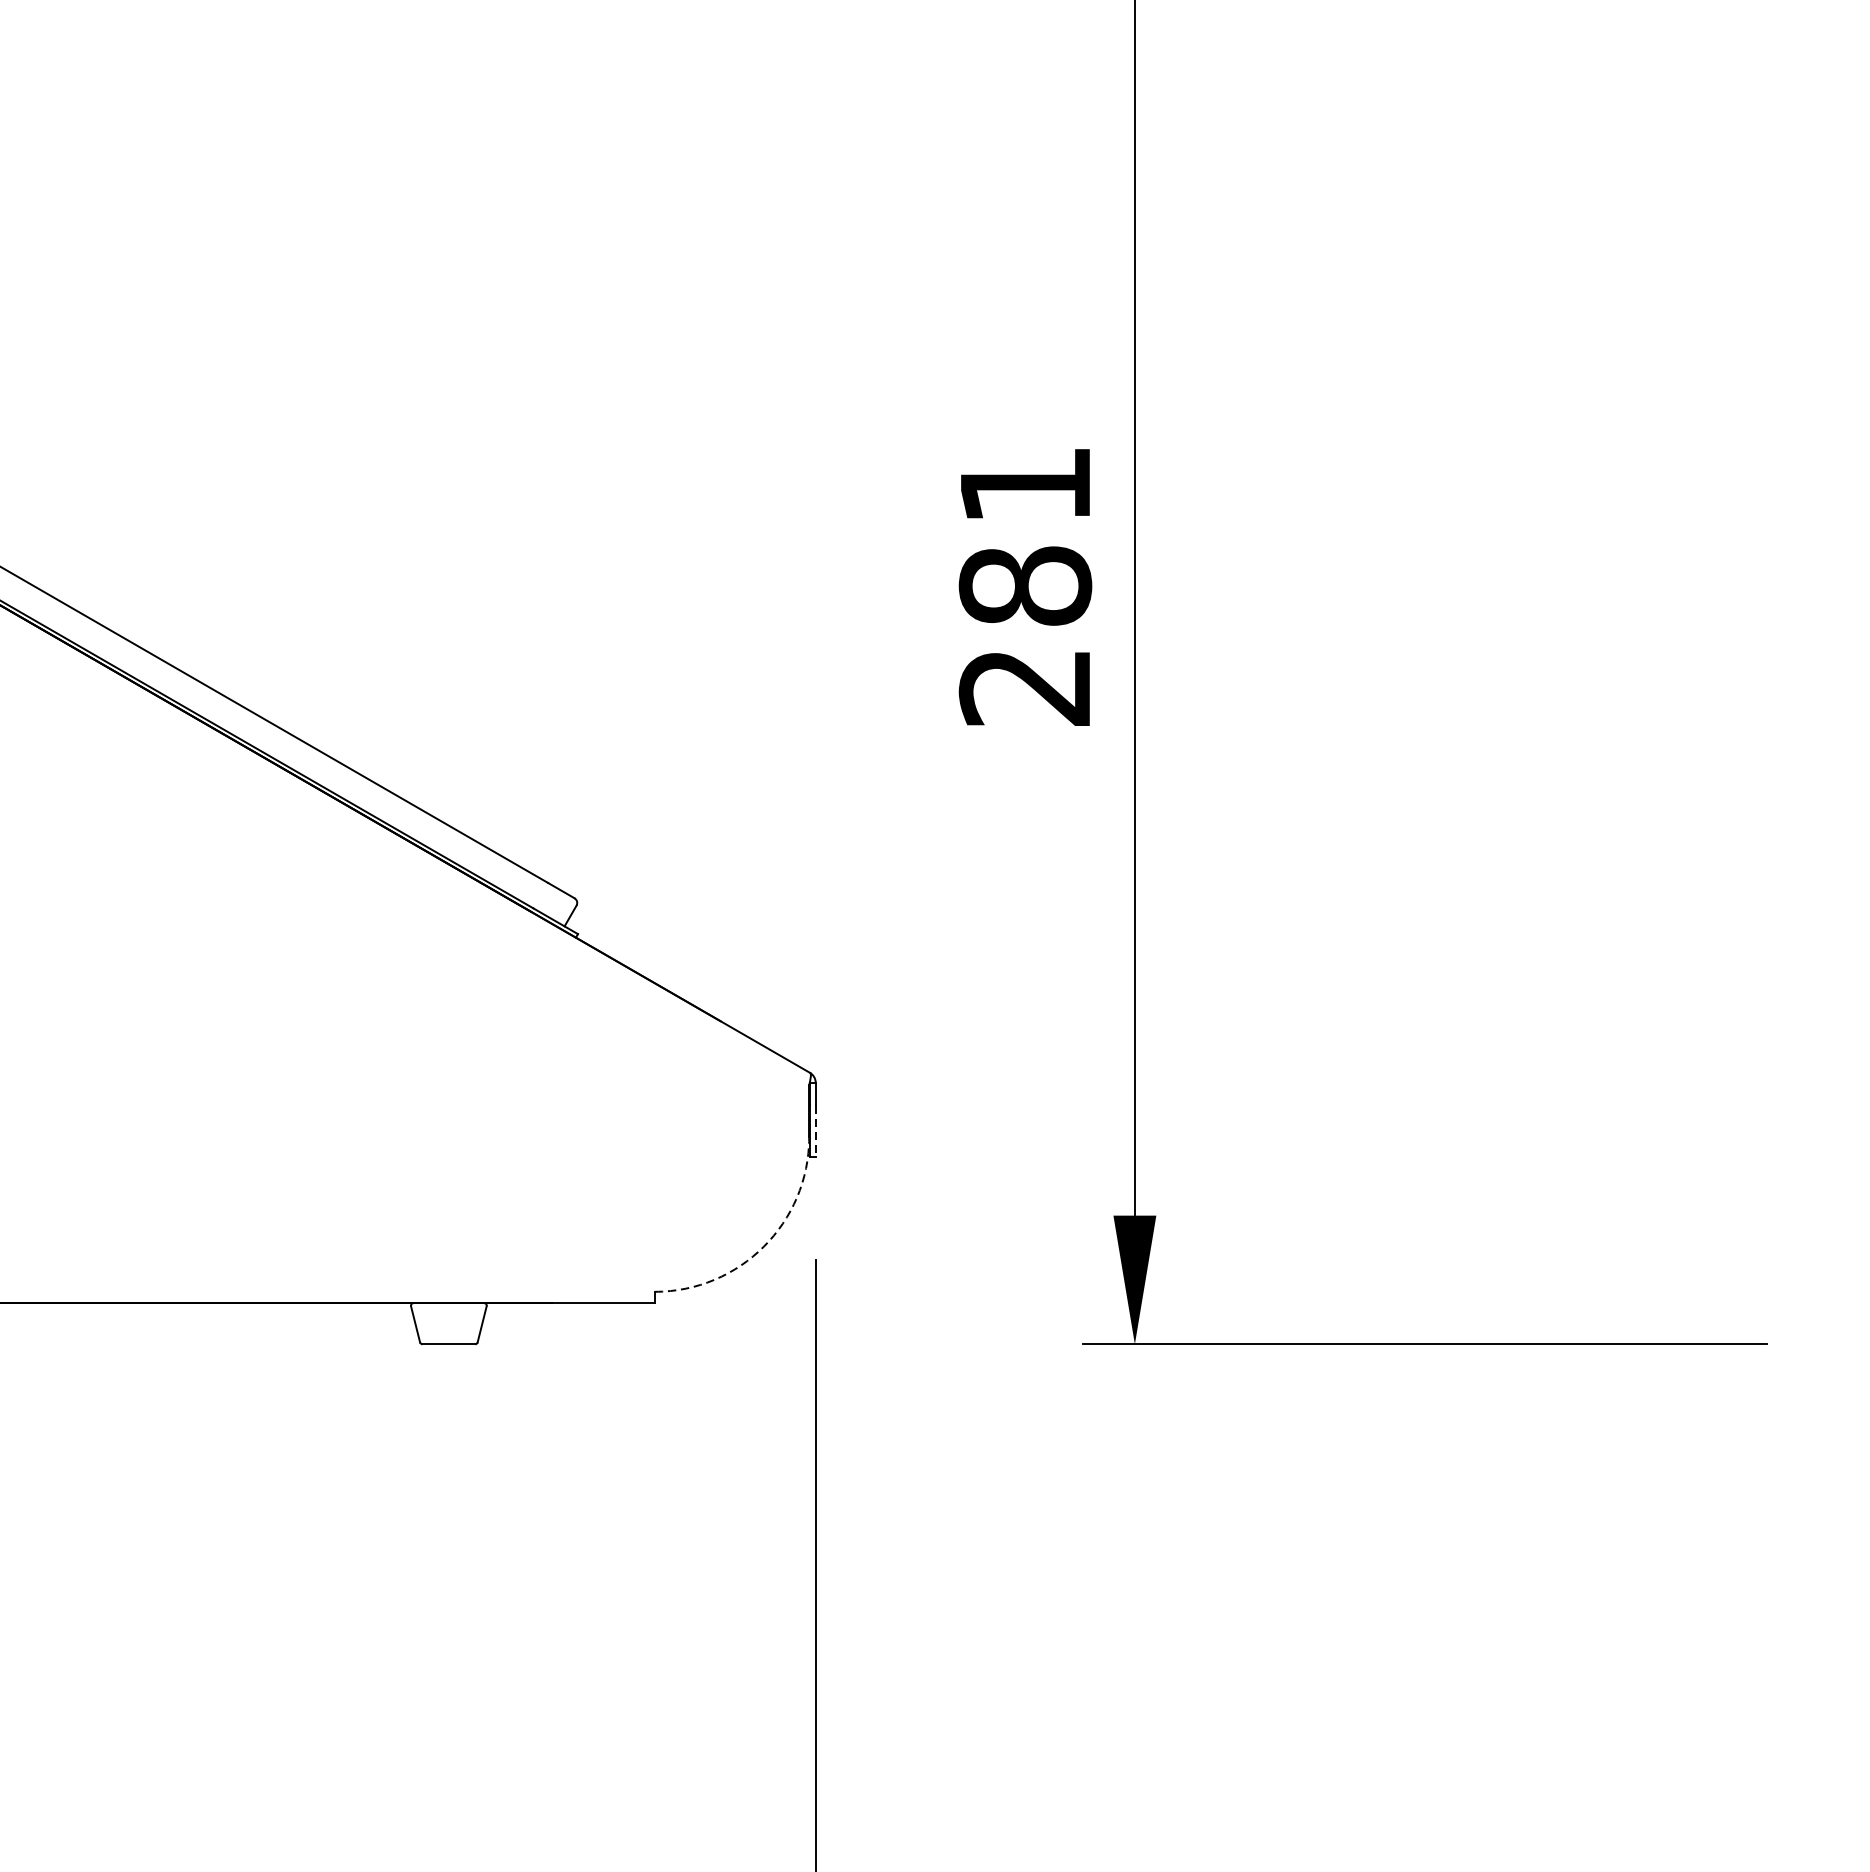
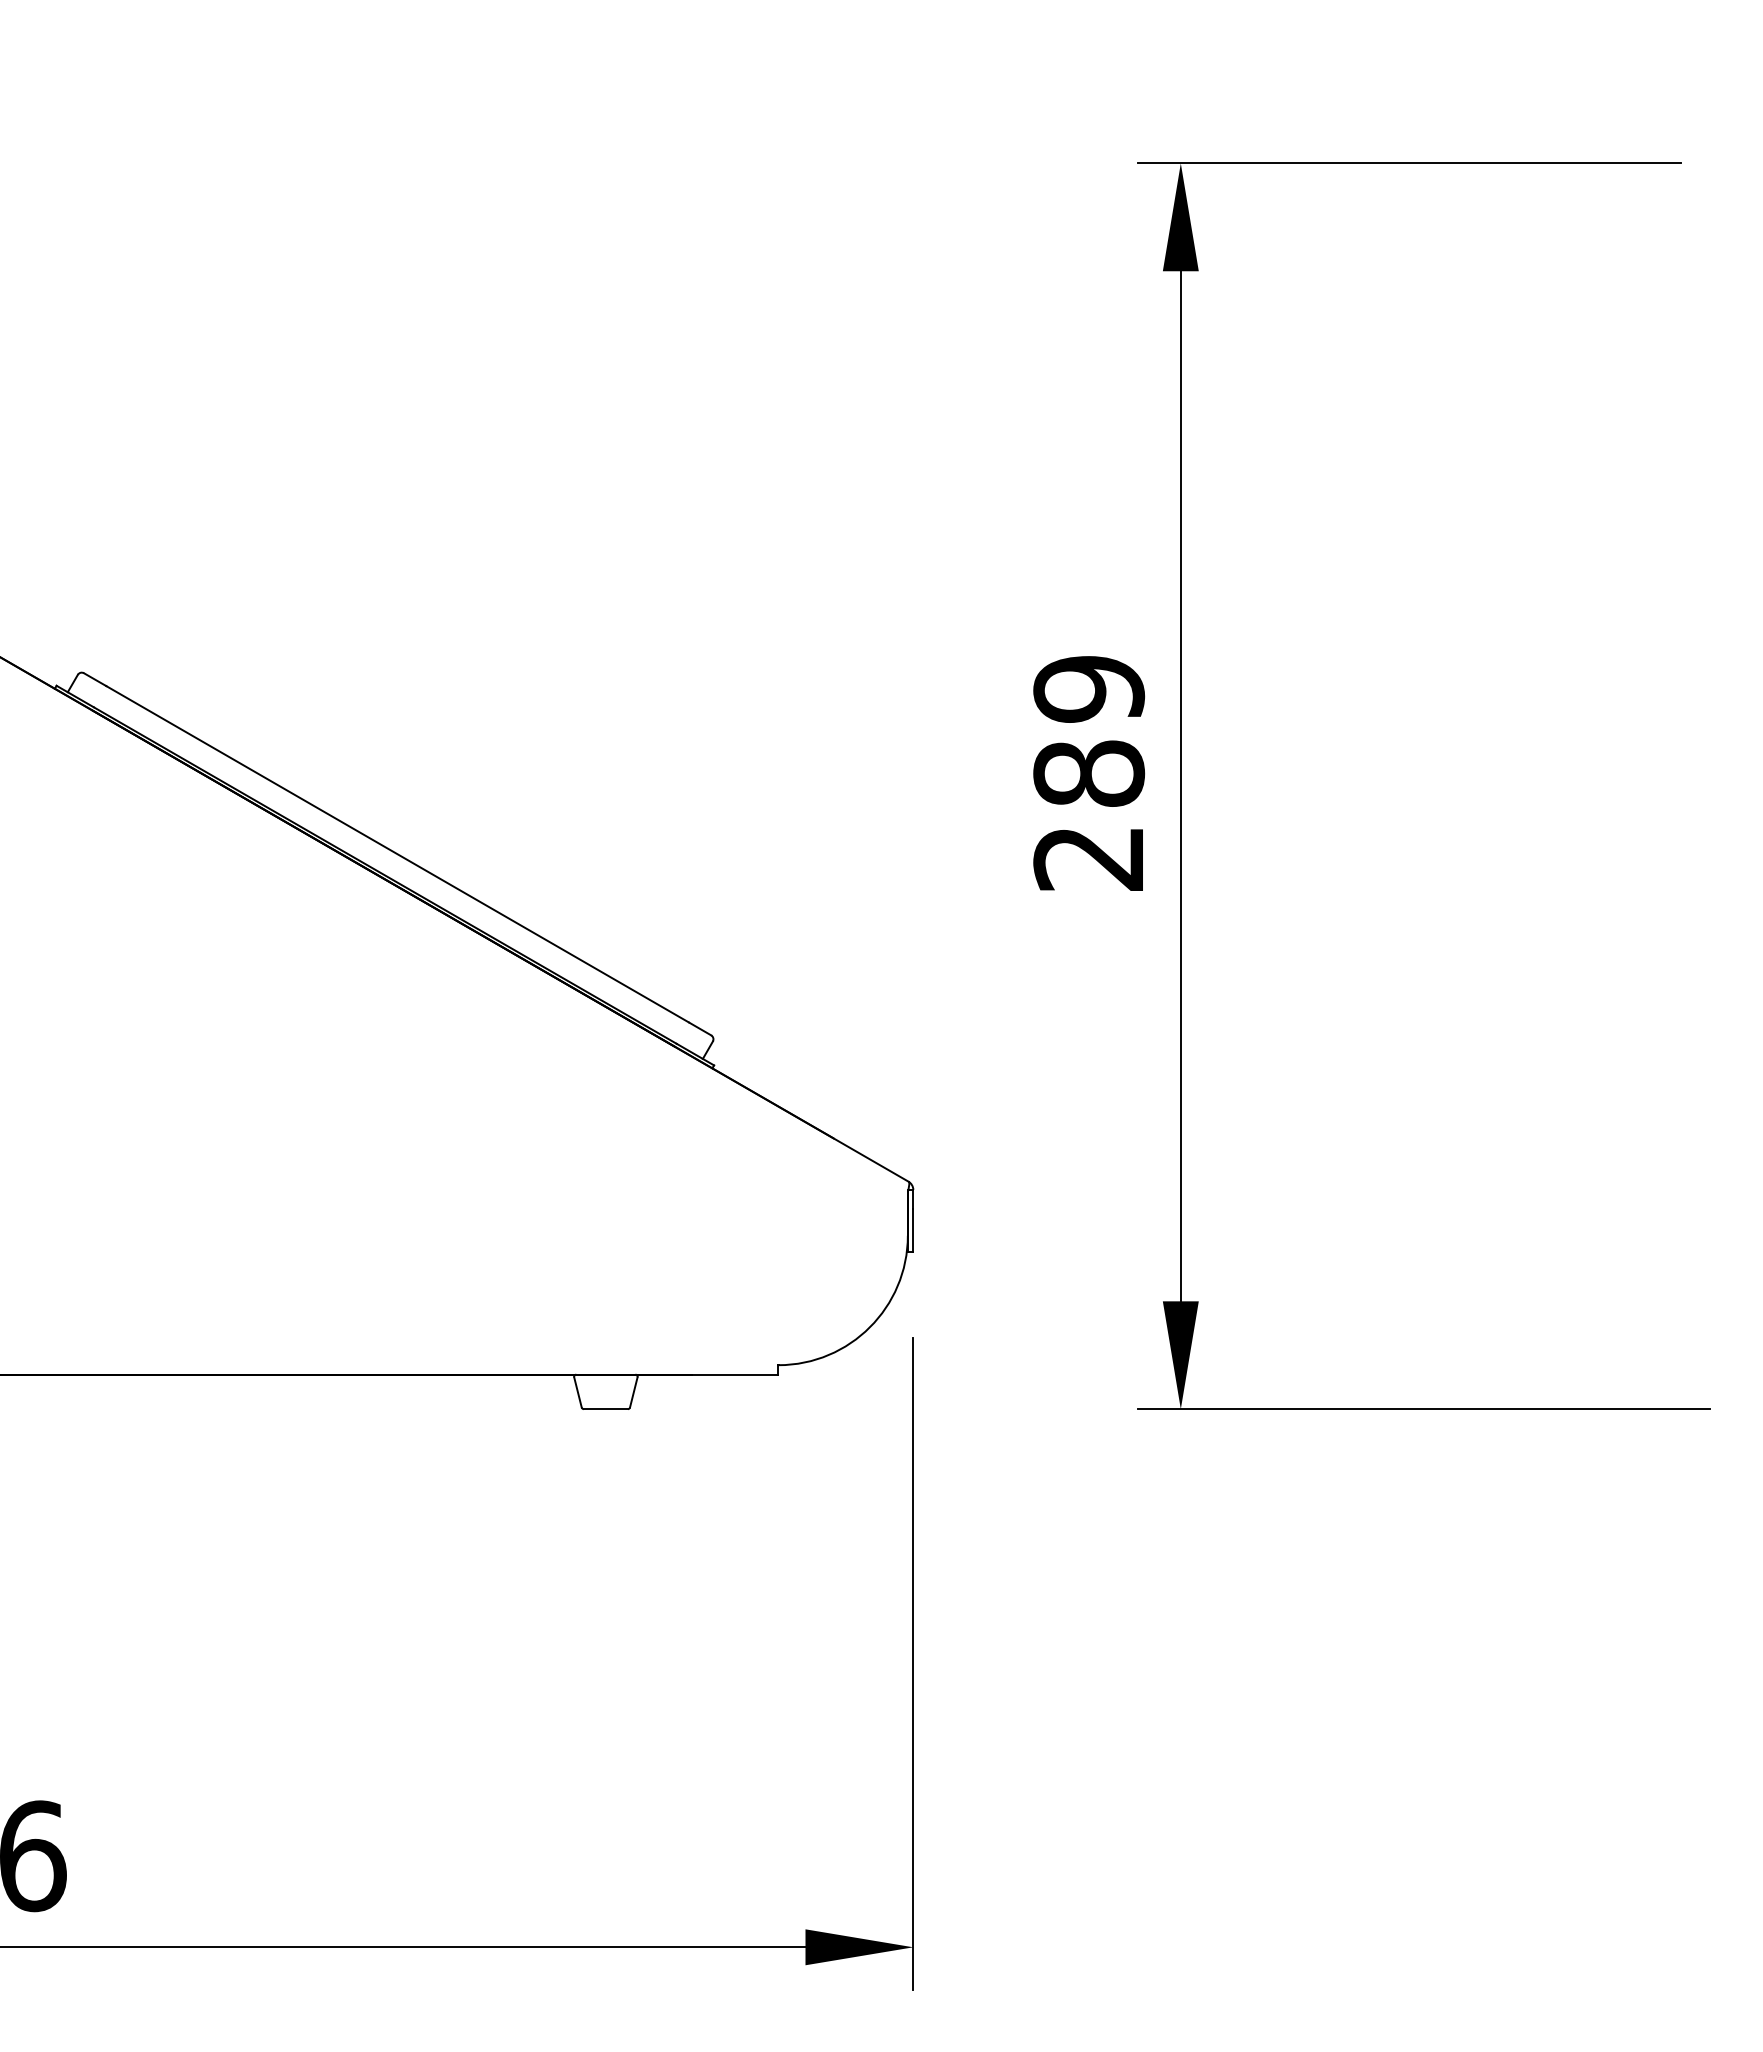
text: (1025, 485) -> (1089, 689), 281 -> 289
line: (815, 1131) -> (913, 1230), dashed -> solid
arc: (763, 1246) -> (869, 1327), dashed -> solid

